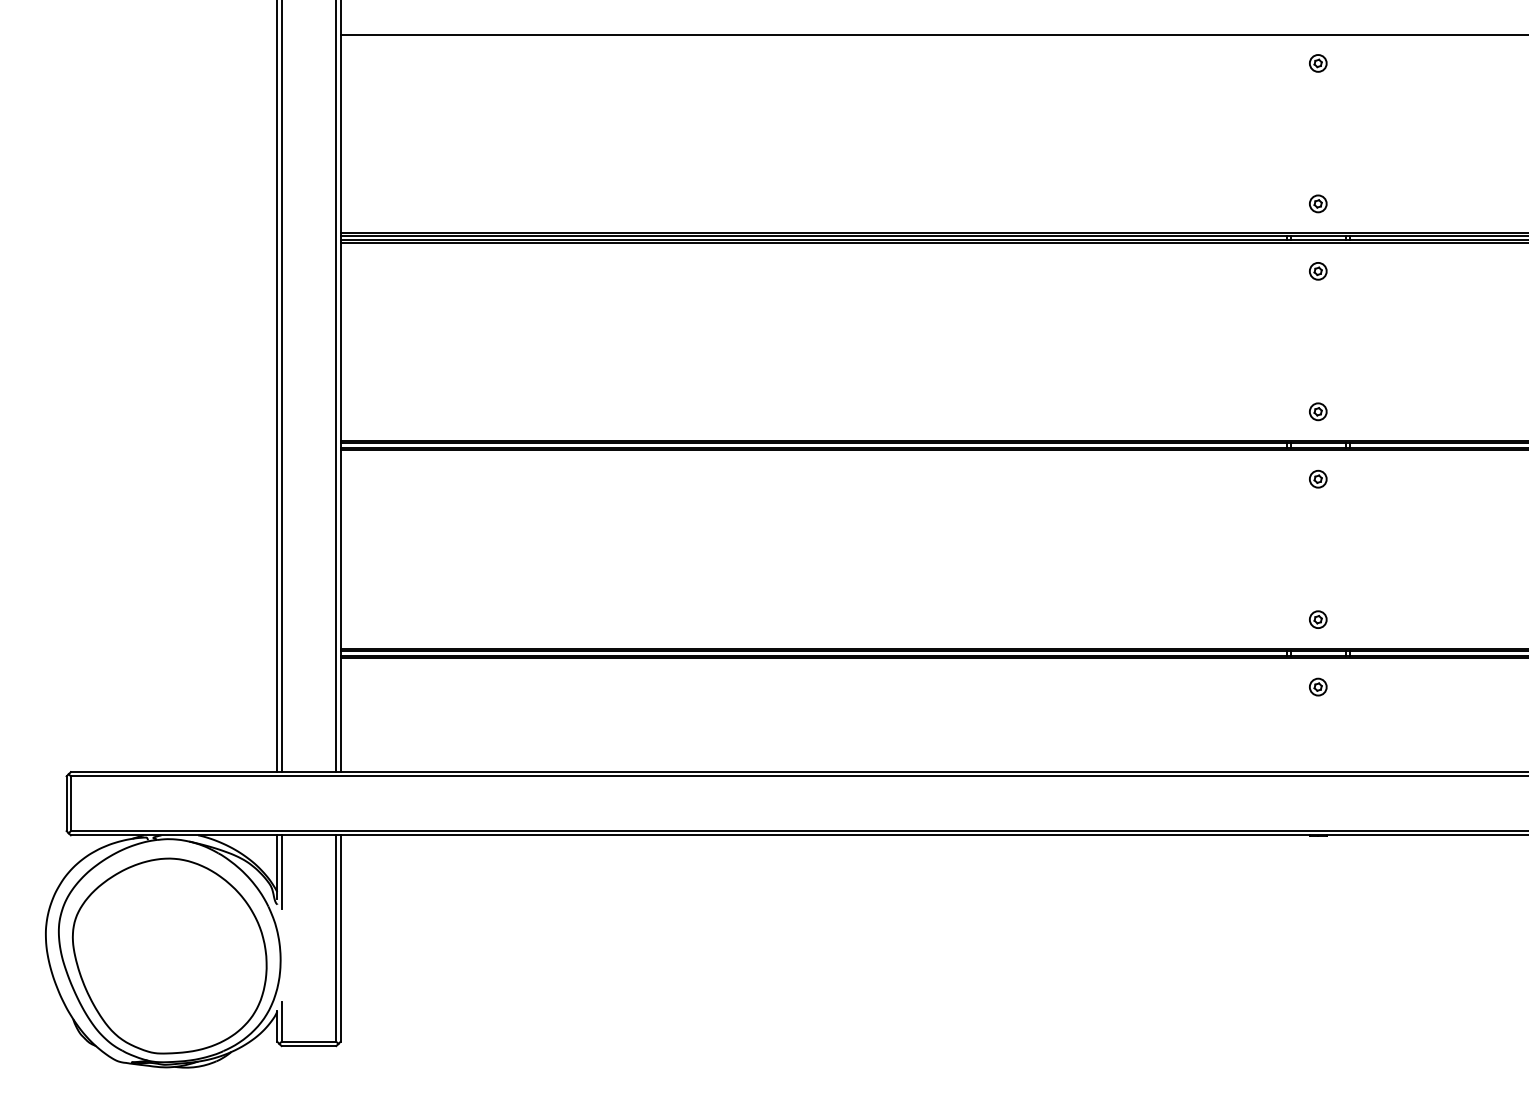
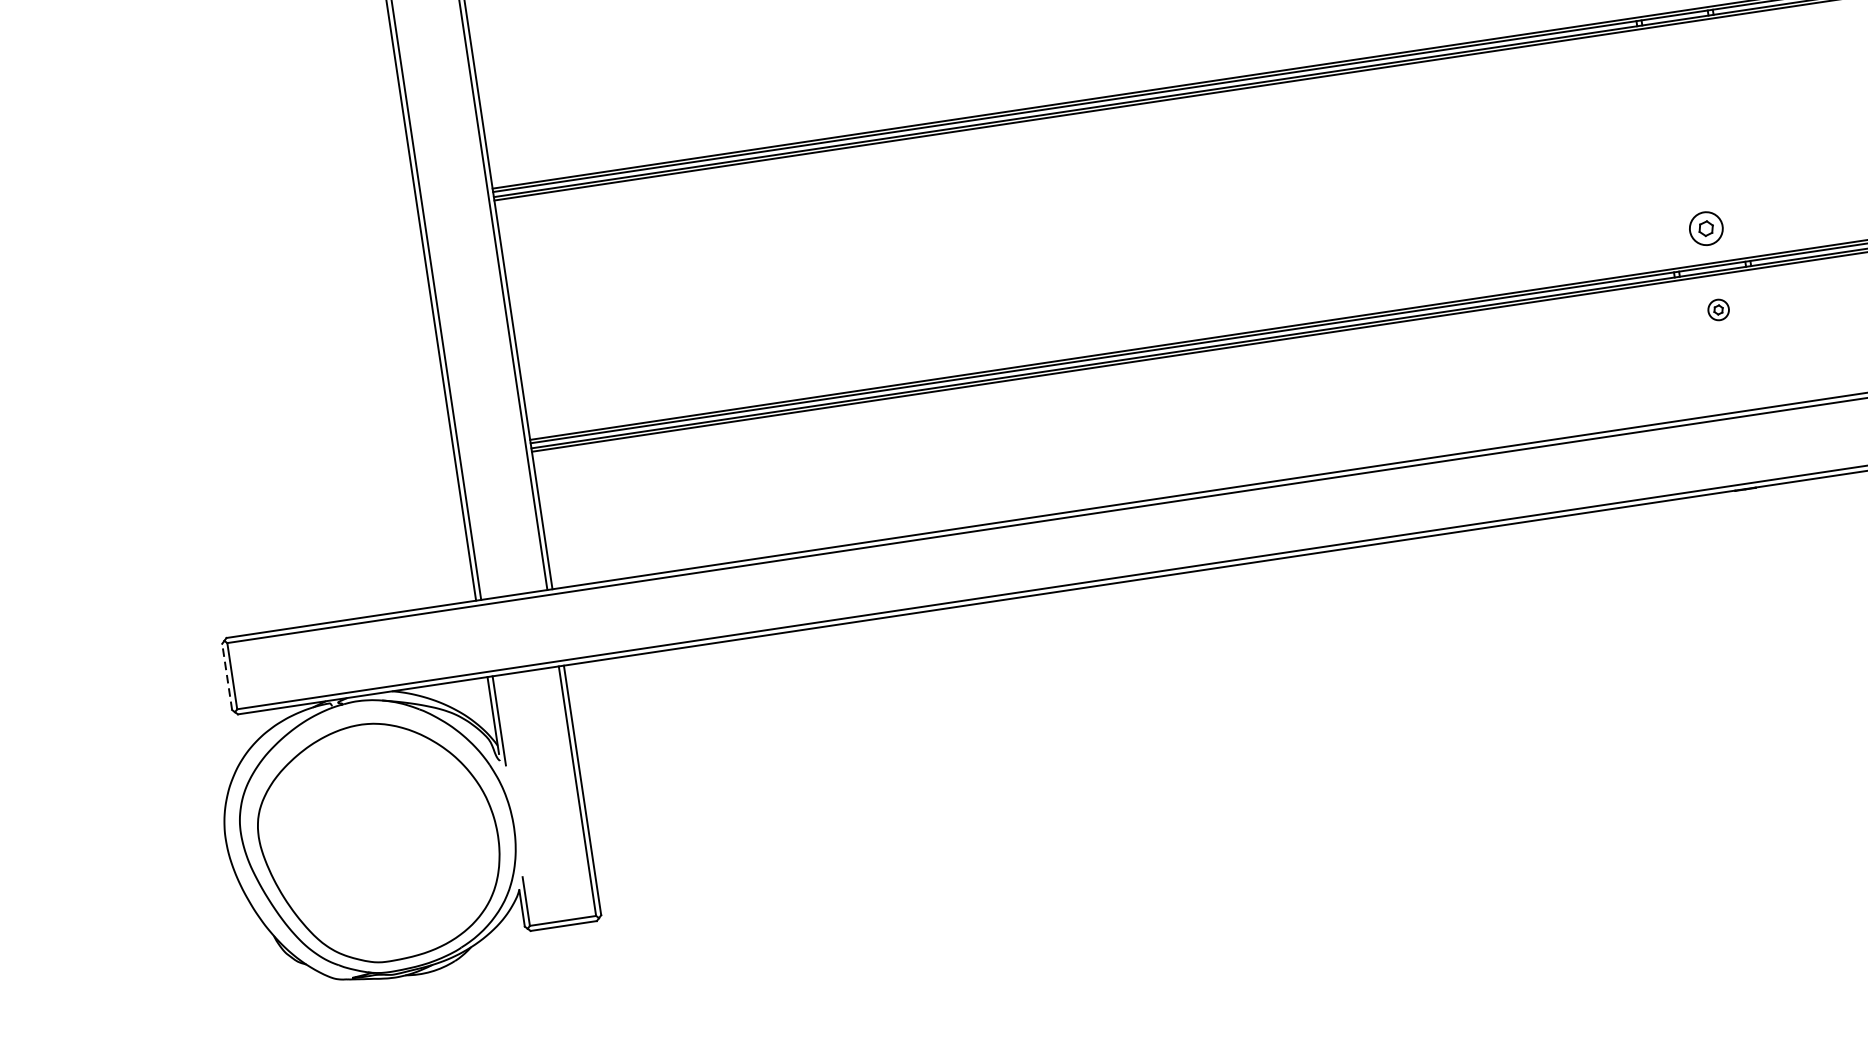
part: (1318, 478) -> (1681, 57), removed
part: (1318, 619) -> (1706, 228), size x1.6
line: (66, 803) -> (226, 676), solid -> dashed

